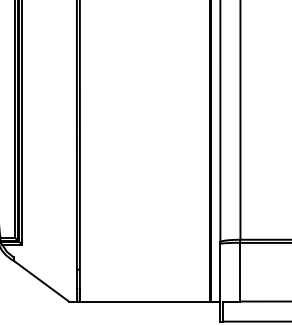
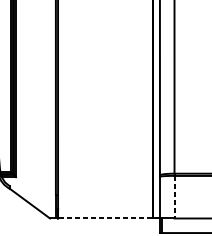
line: (240, 272) -> (174, 197), solid -> dashed
line: (149, 301) -> (108, 218), solid -> dashed

